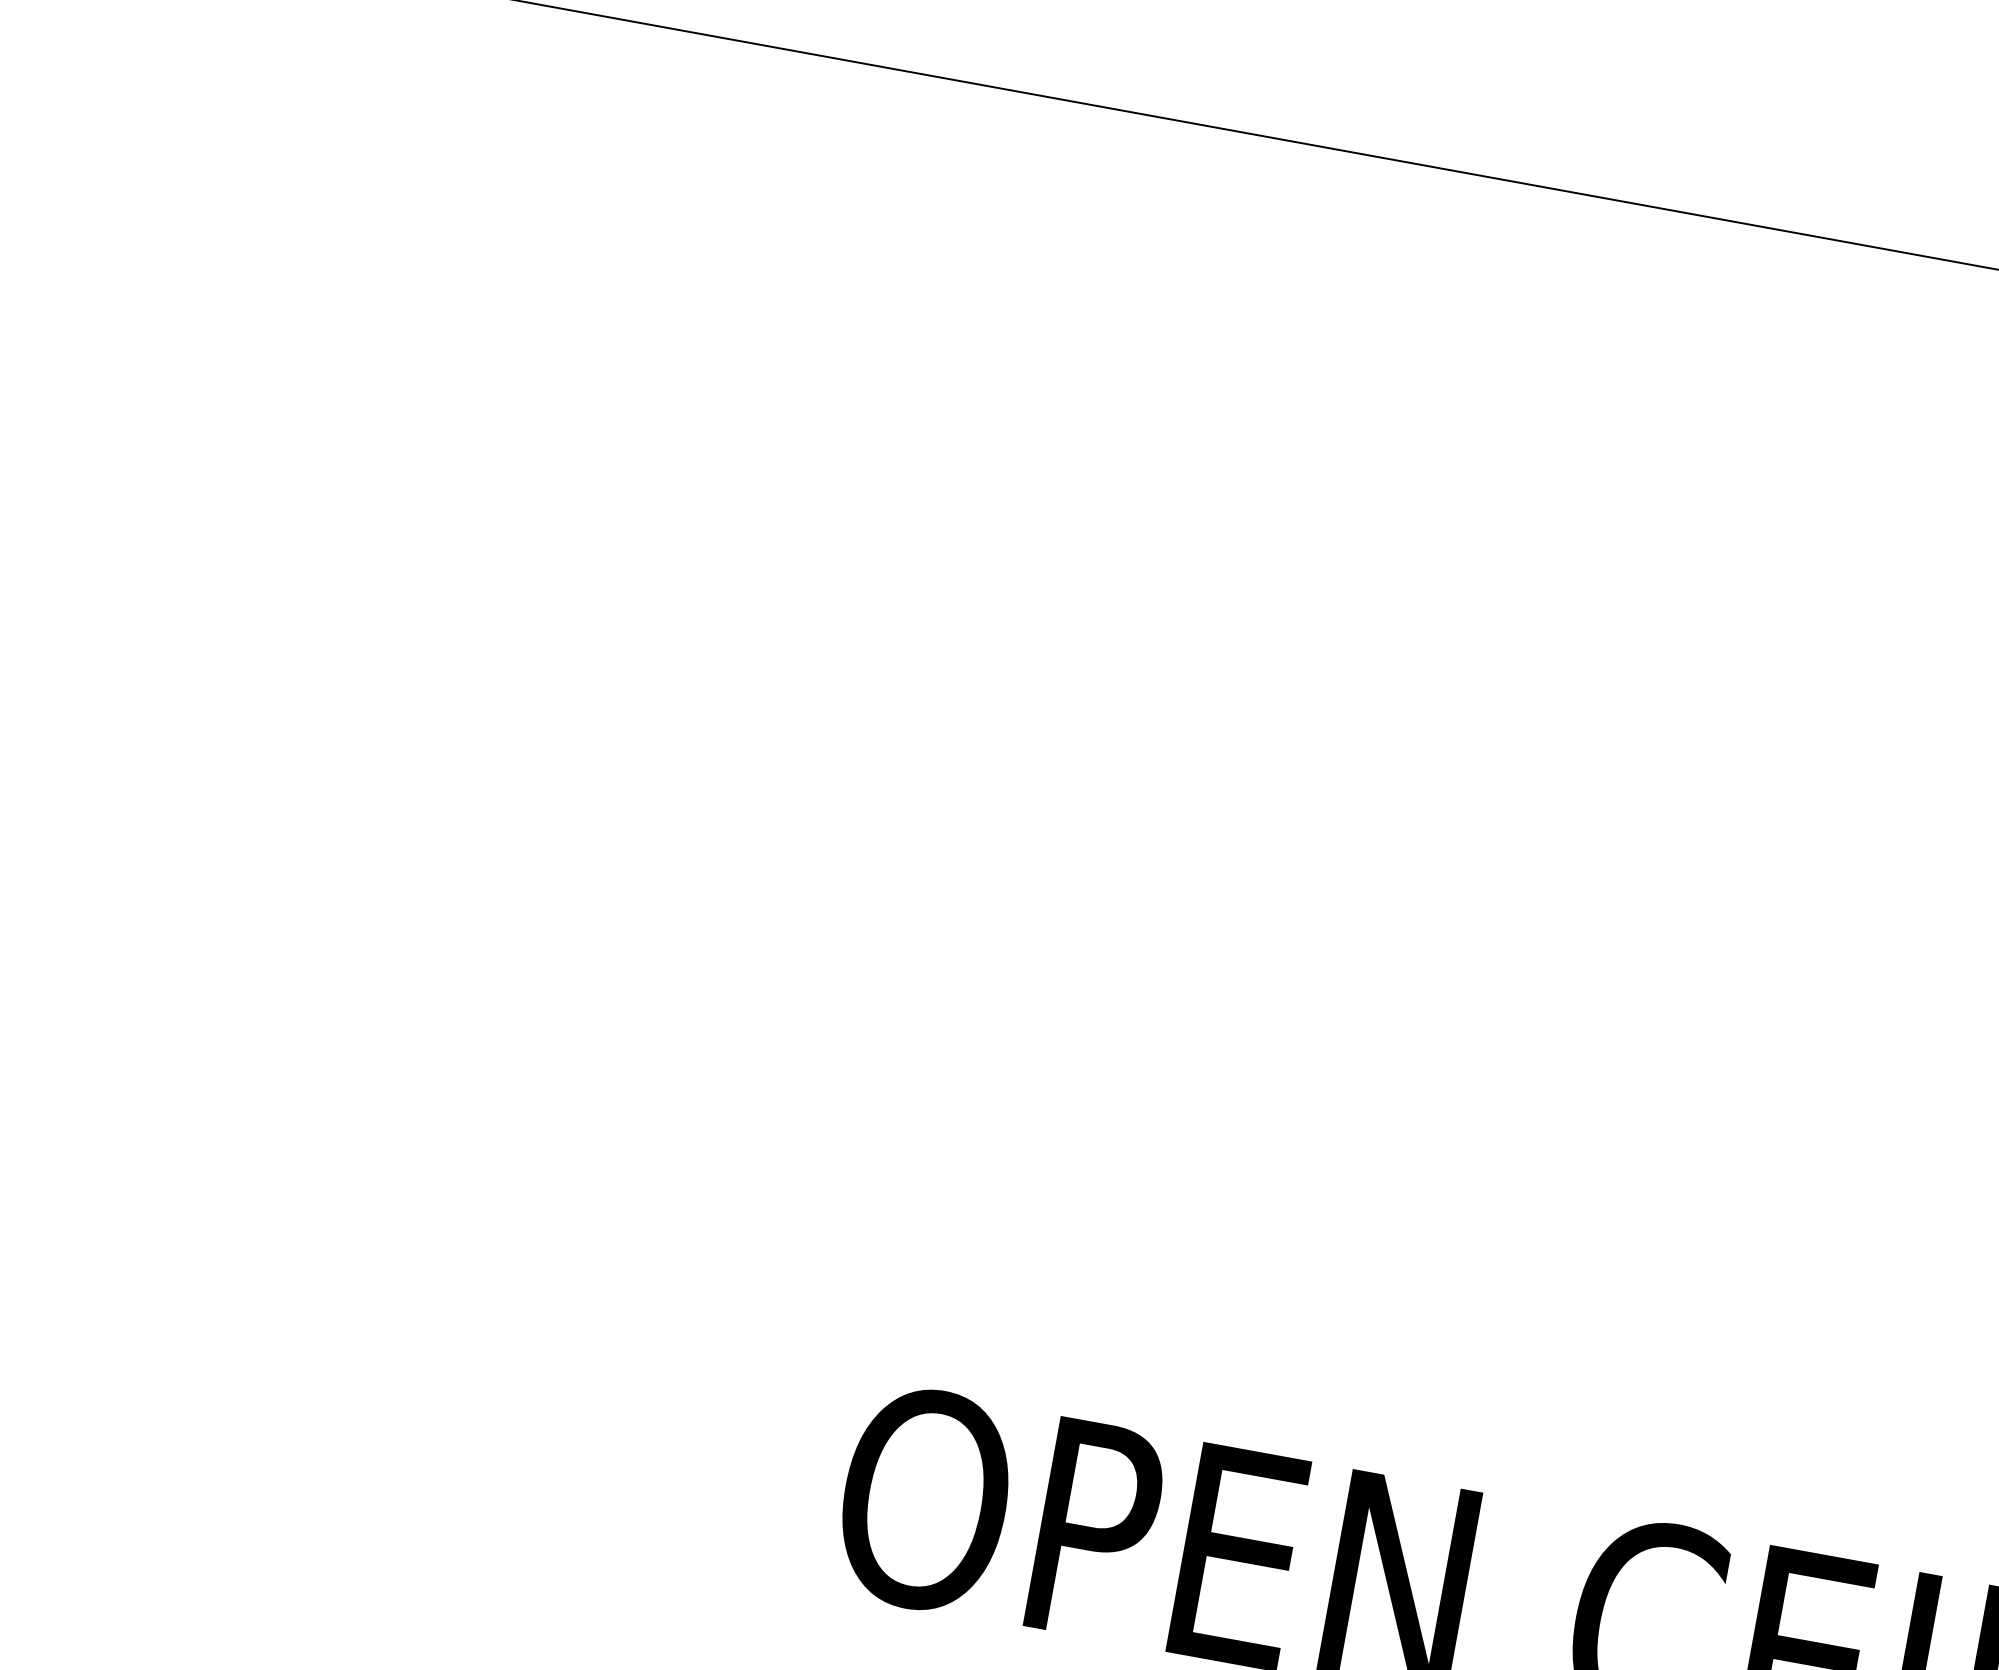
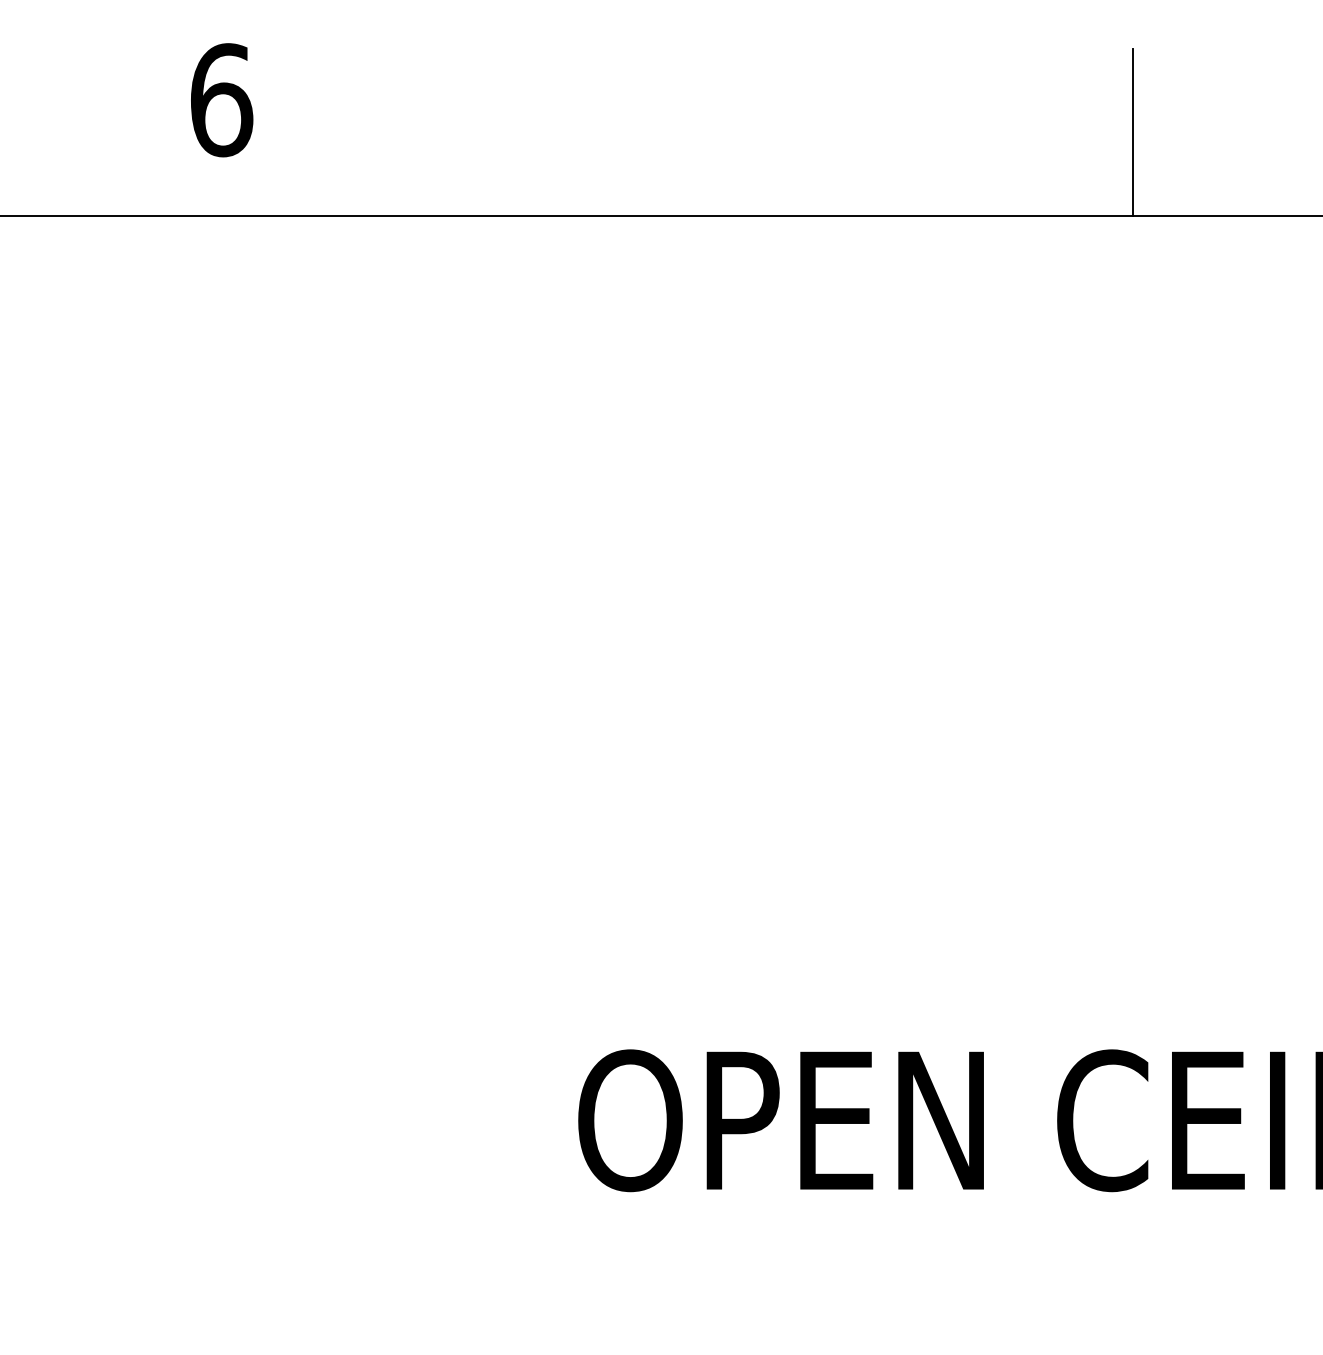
line: (1964, 132) -> (1132, 132), added

